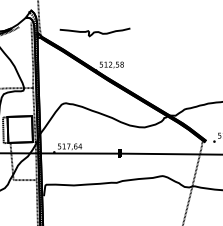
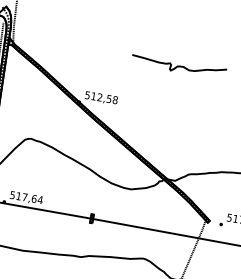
curve: (94, 32) -> (178, 66), moved

